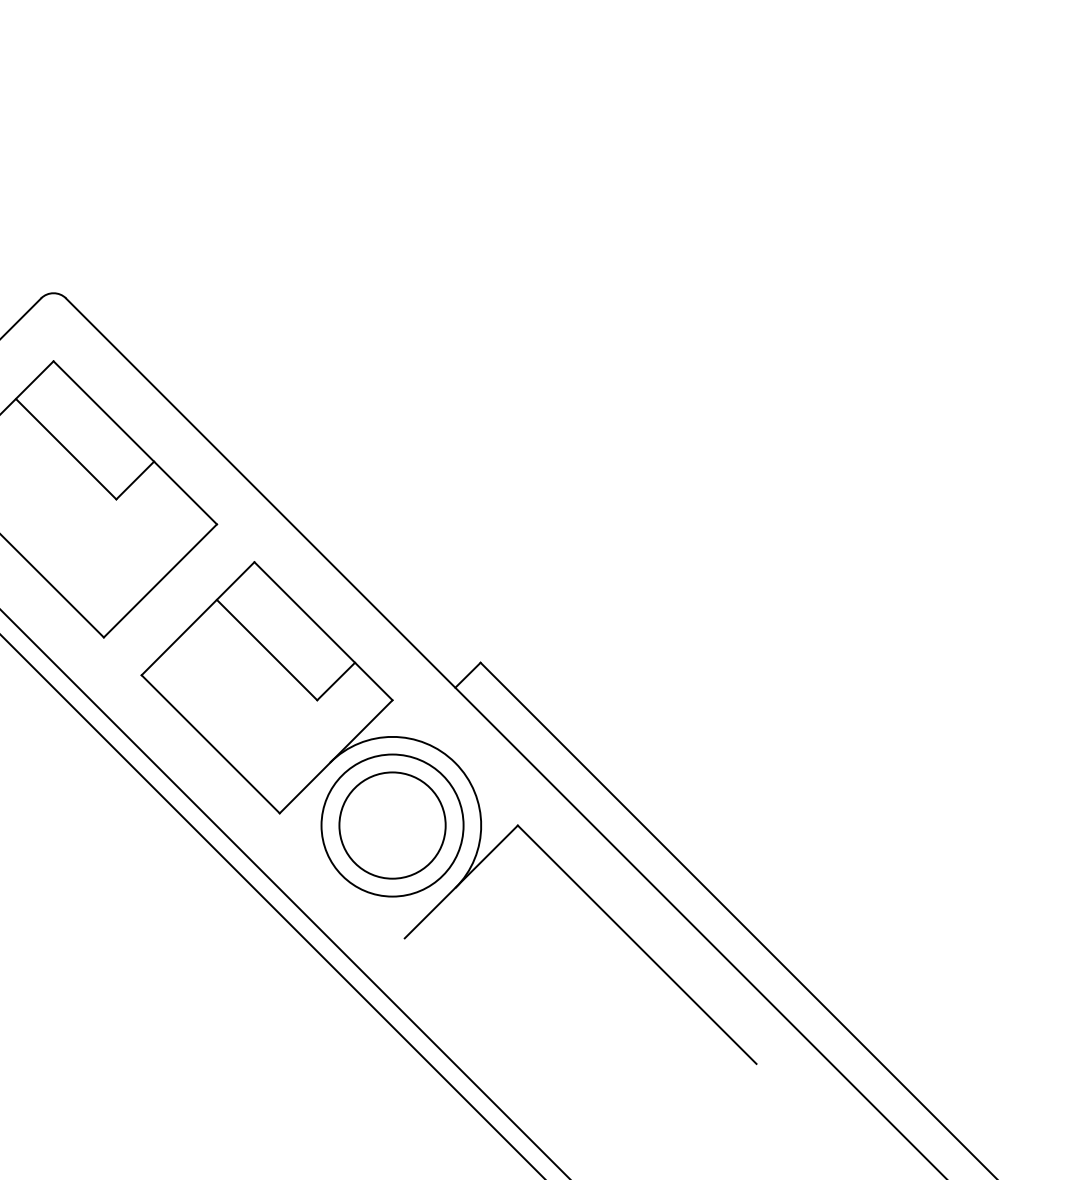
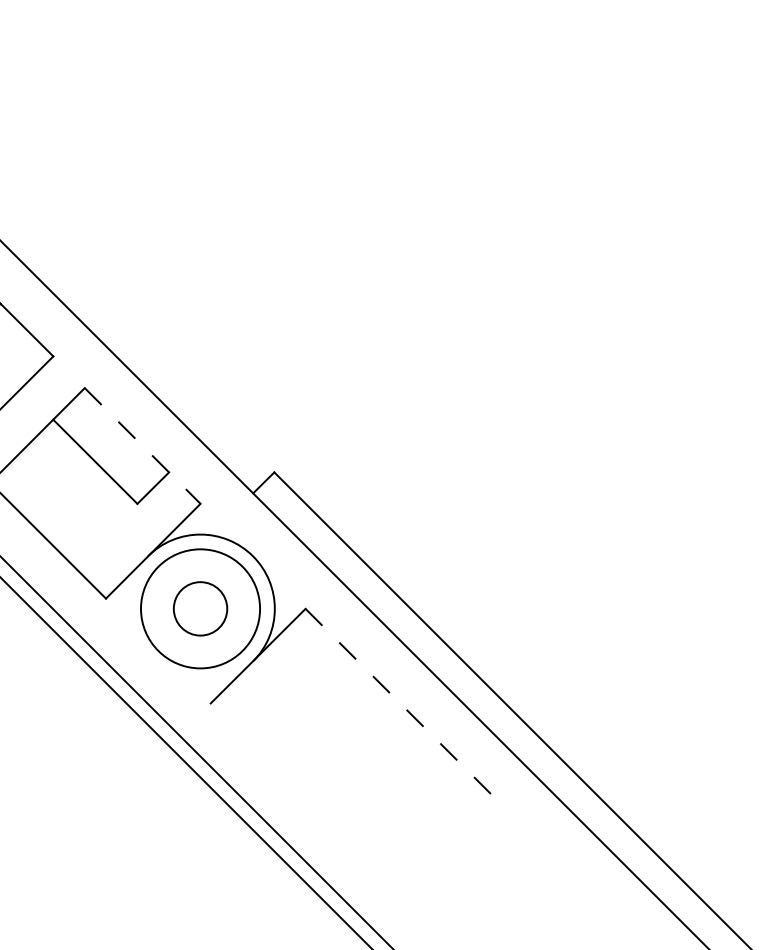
line: (323, 631) -> (142, 446), solid -> dashed
circle: (392, 825) -> (200, 608), size x0.6
line: (637, 944) -> (405, 708), solid -> dashed

